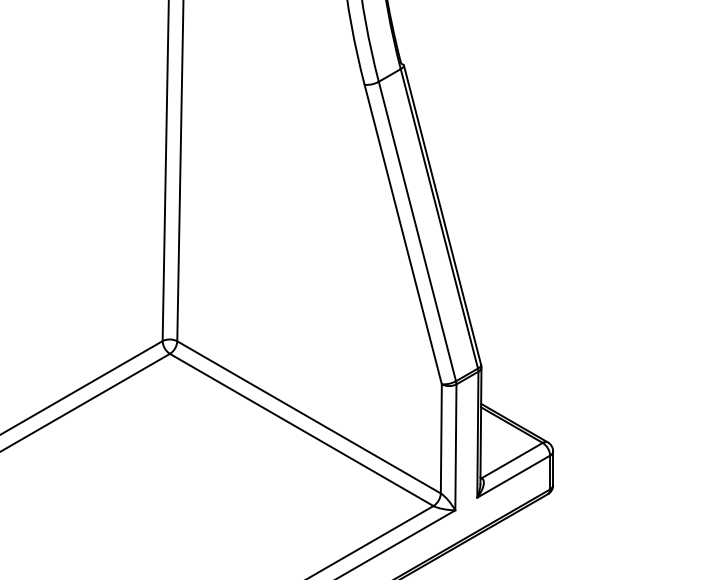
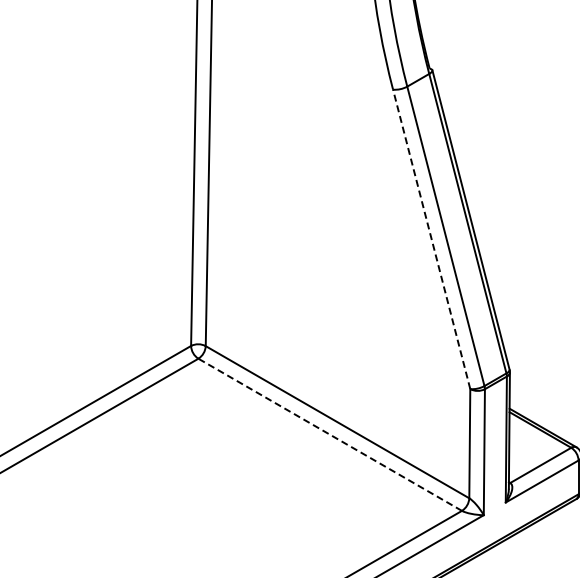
line: (403, 234) -> (431, 239), solid -> dashed
line: (301, 429) -> (329, 434), solid -> dashed

